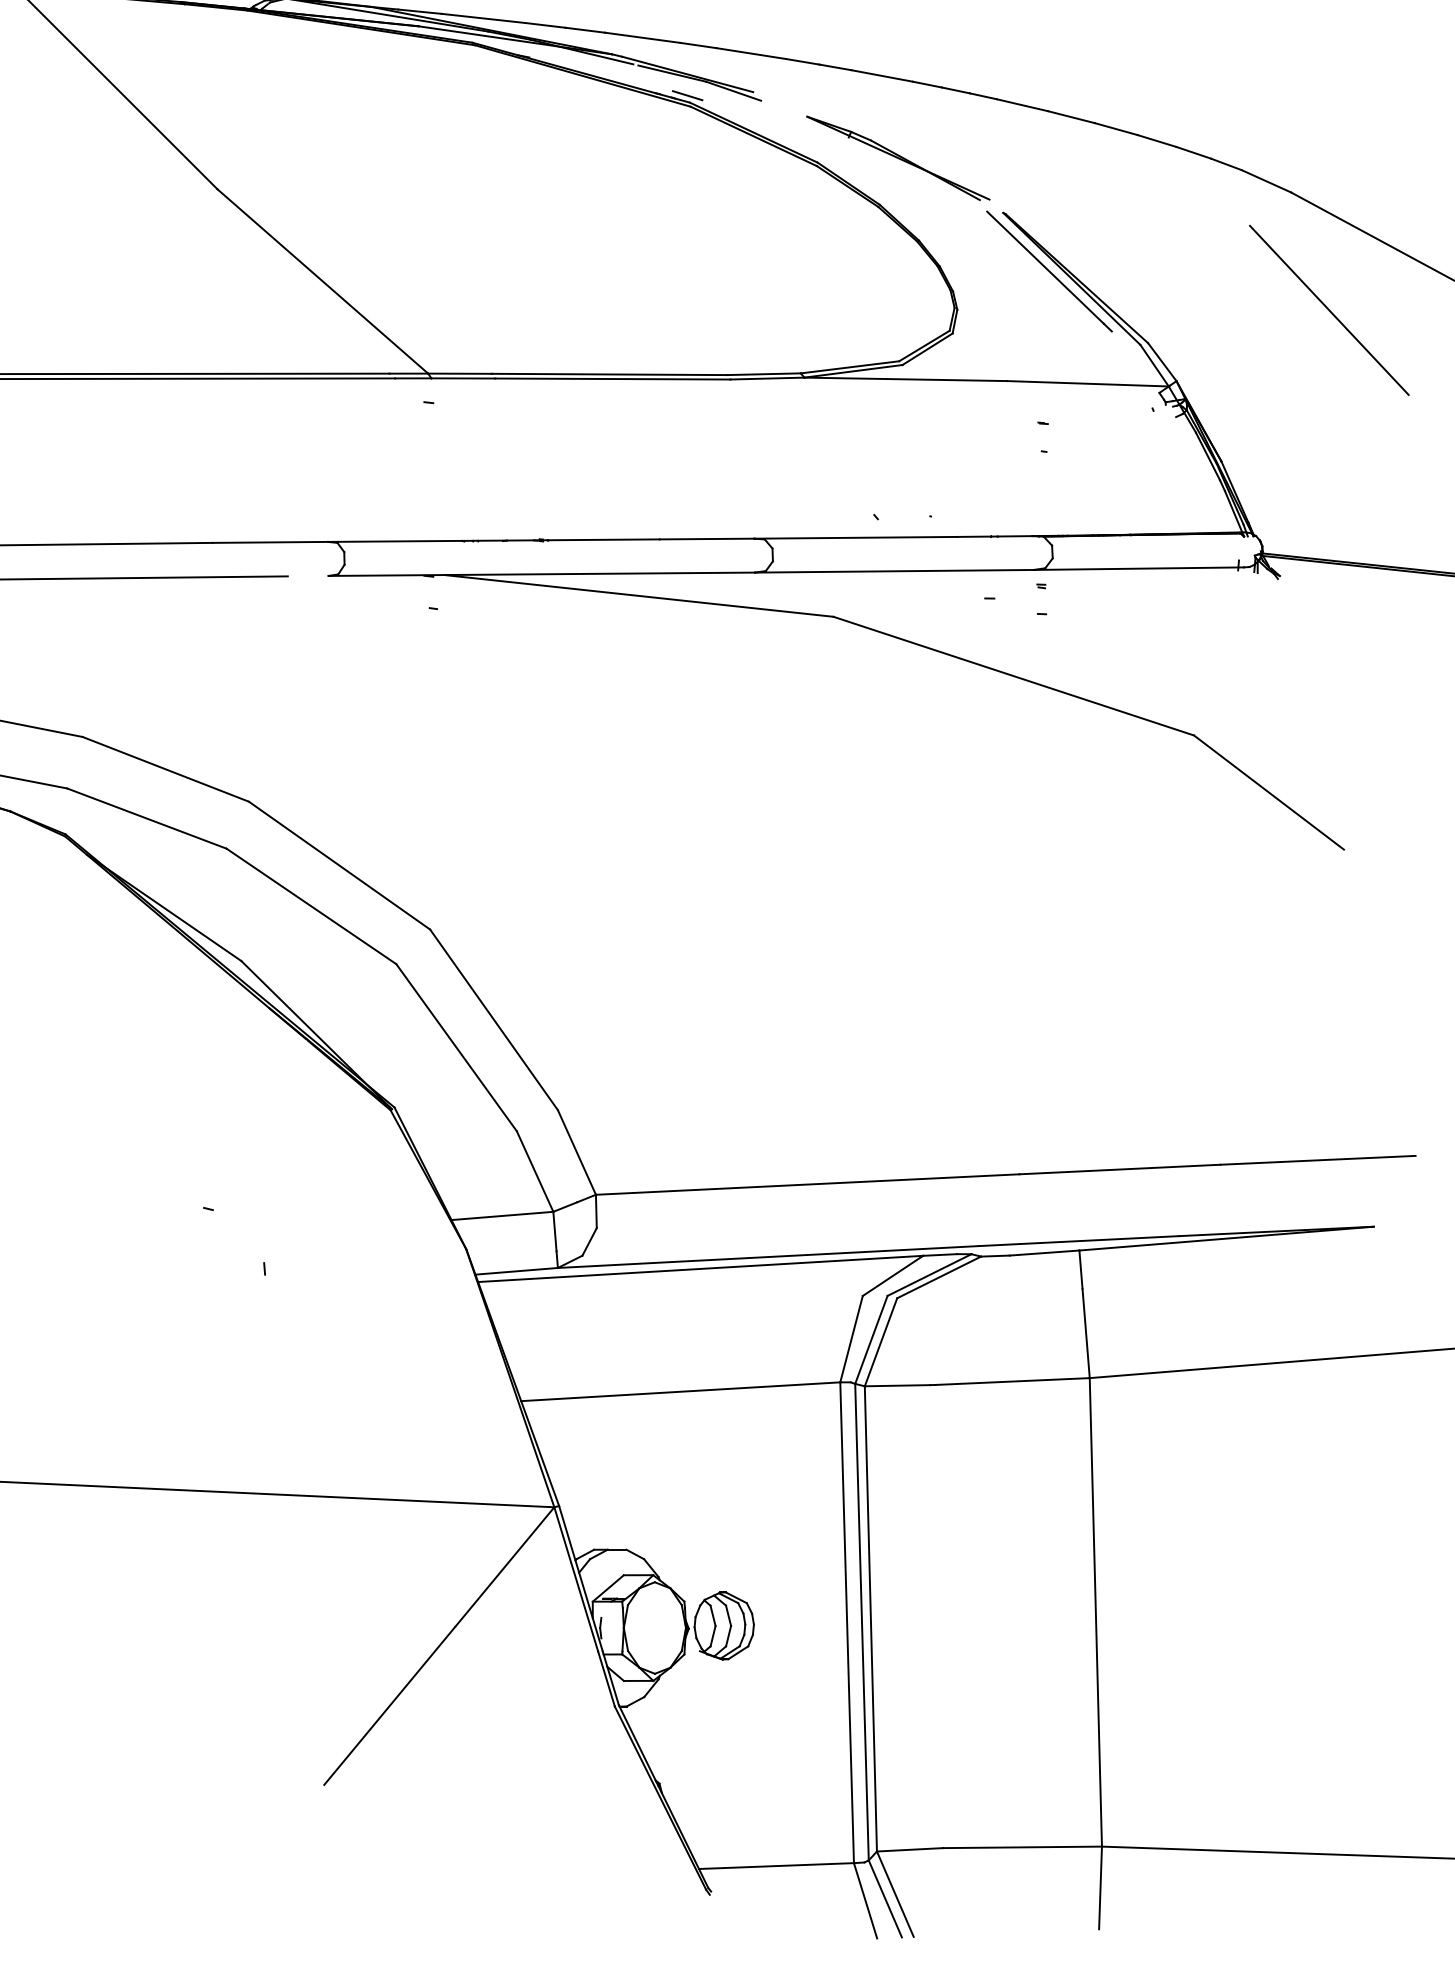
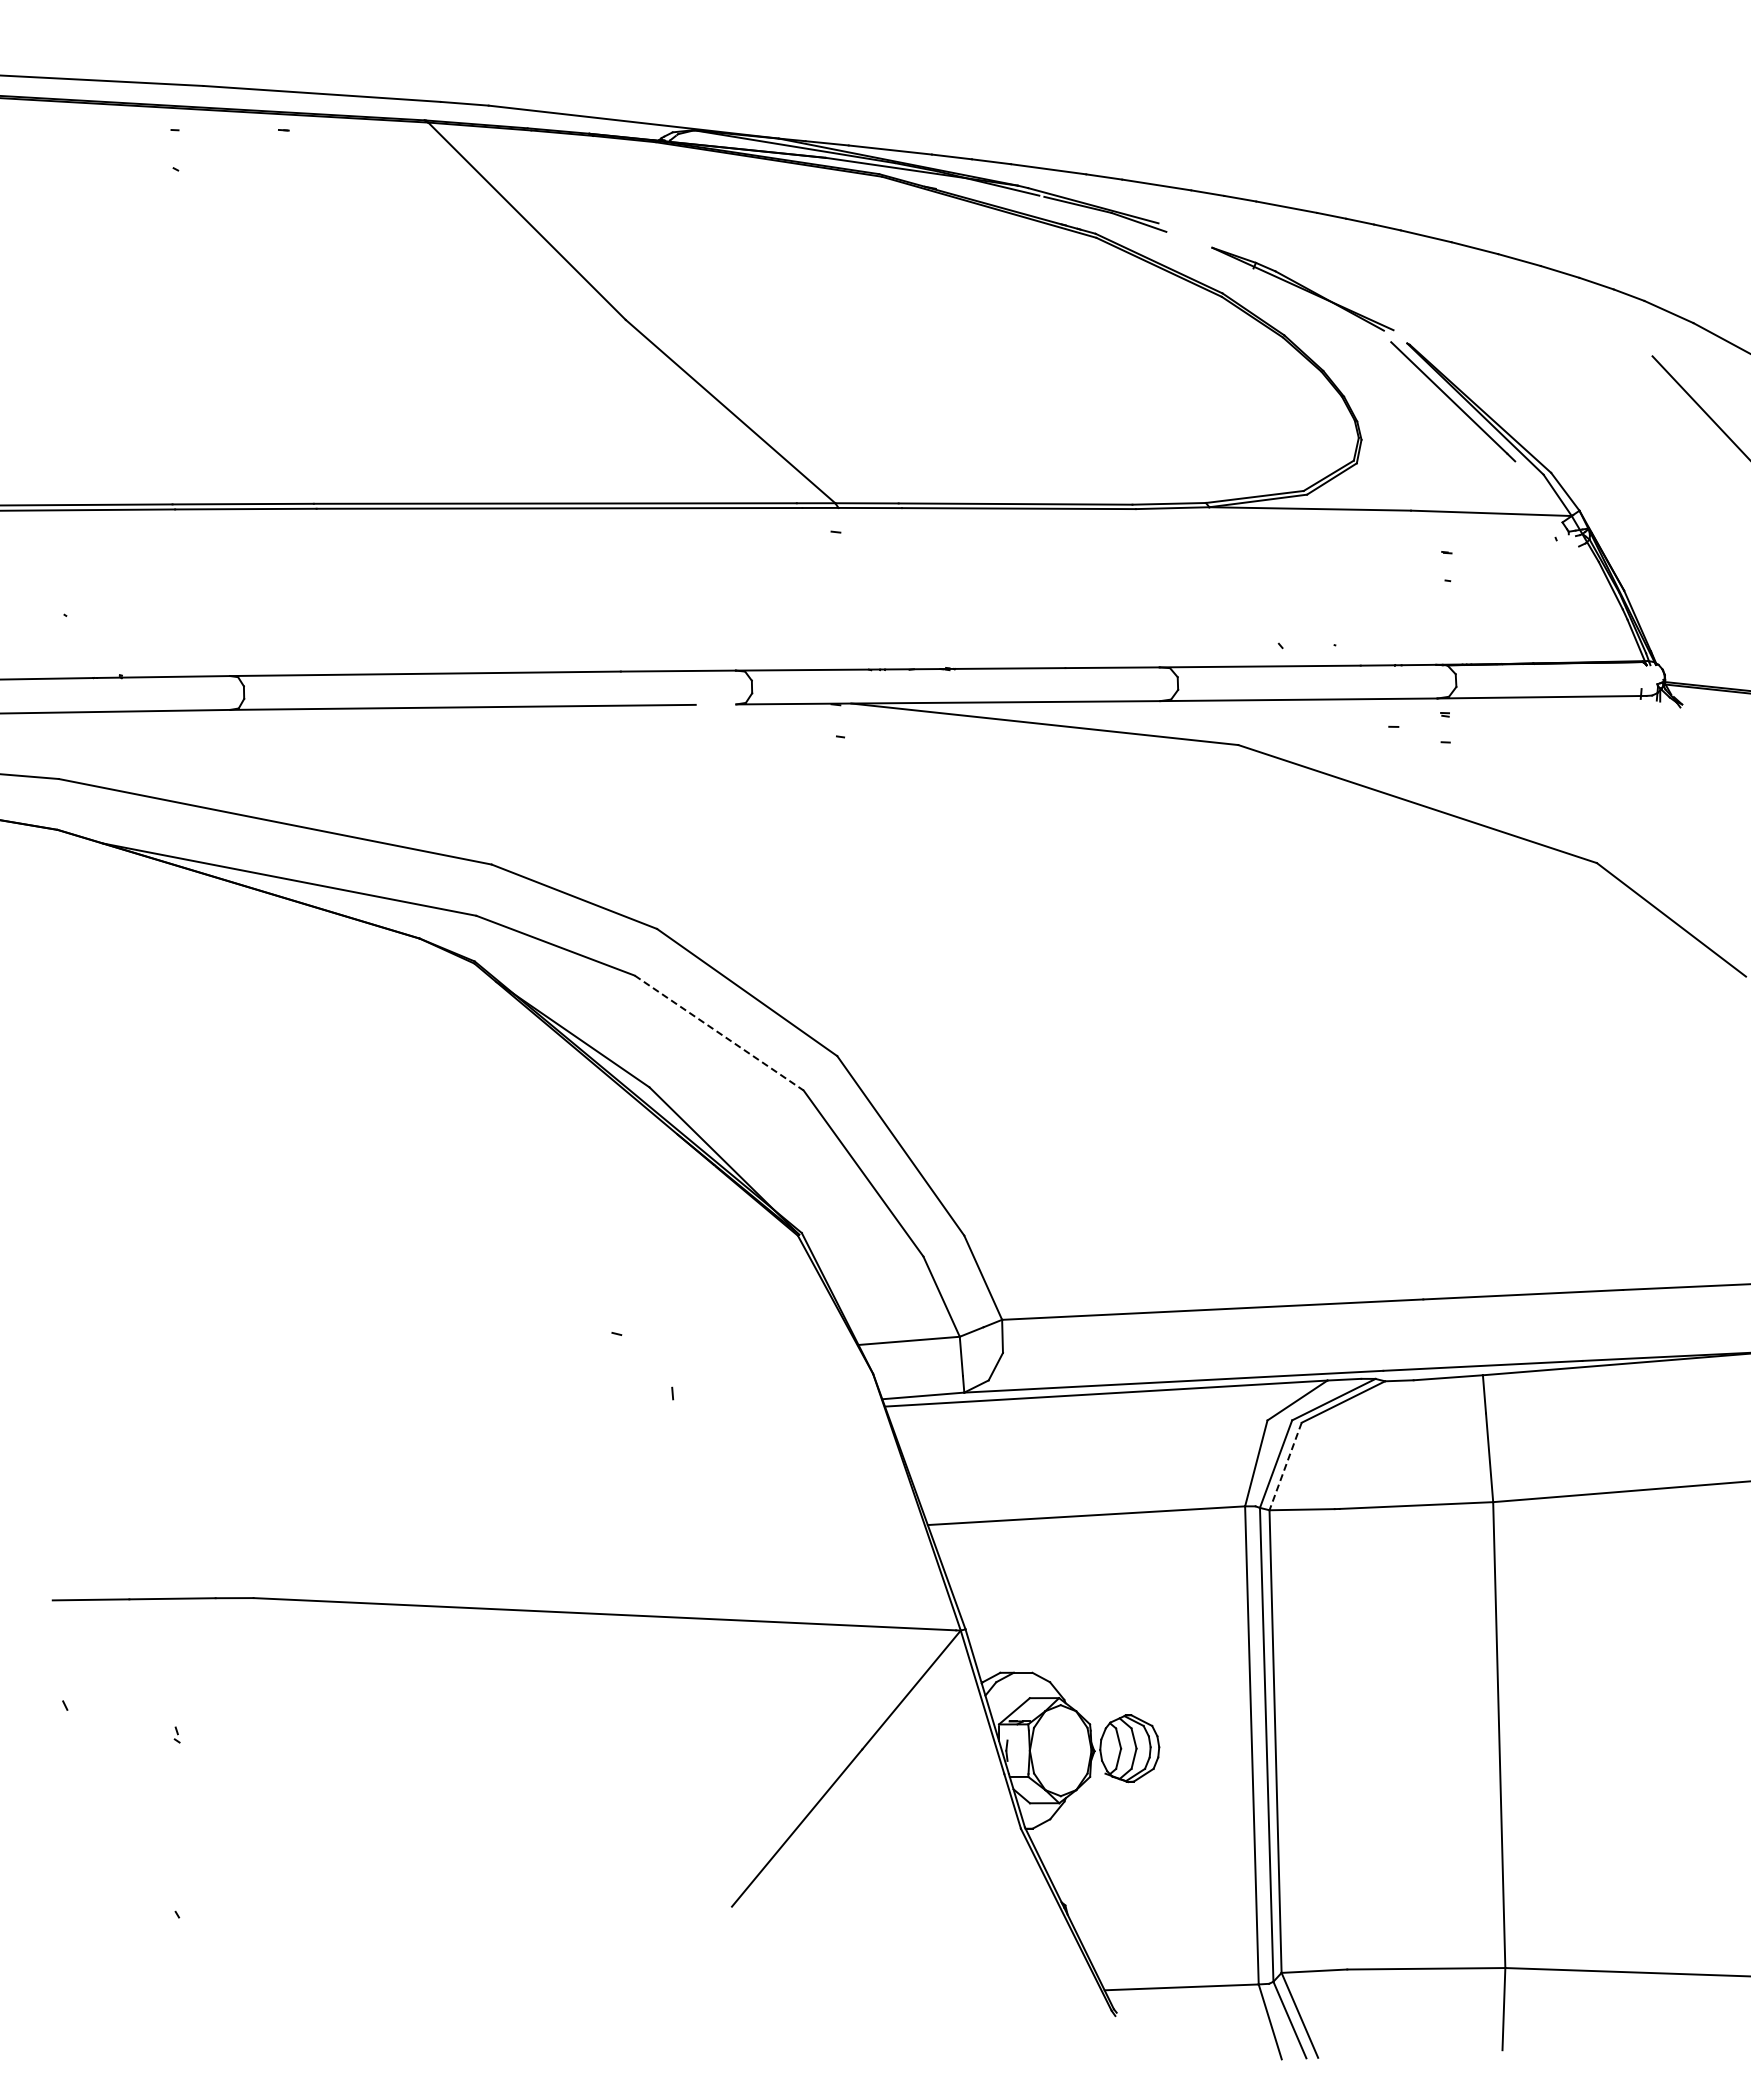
line: (687, 95) -> (1093, 226), removed
line: (311, 906) -> (719, 1033), solid -> dashed
line: (880, 1342) -> (1285, 1466), solid -> dashed

